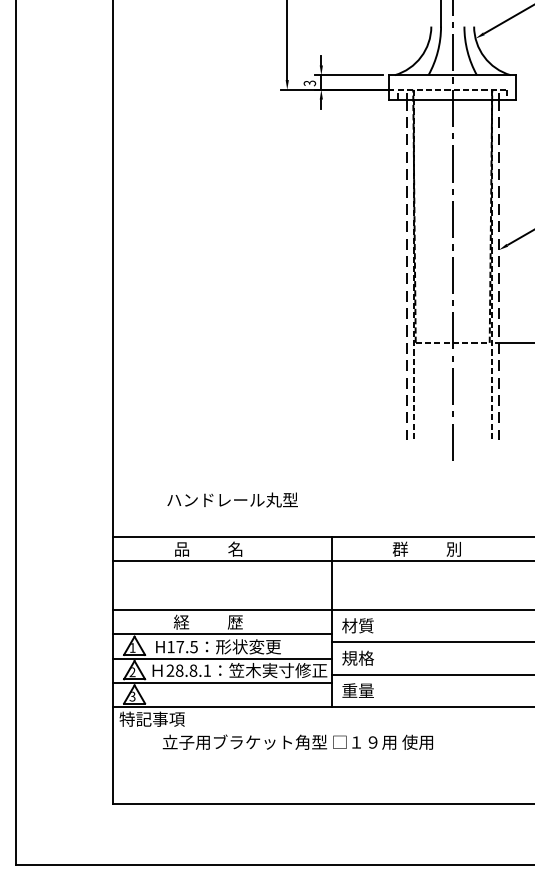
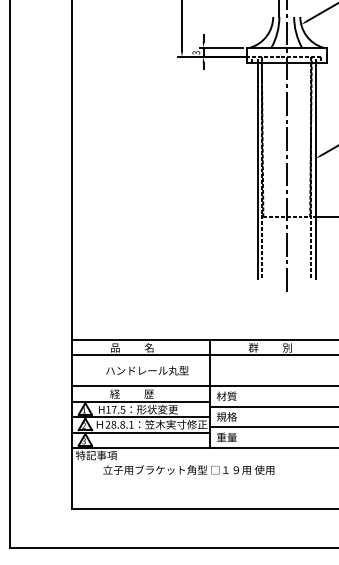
line: (406, 270) -> (257, 171), dashed -> solid
line: (499, 270) -> (316, 171), dashed -> solid
text: (232, 499) -> (147, 370), moved

